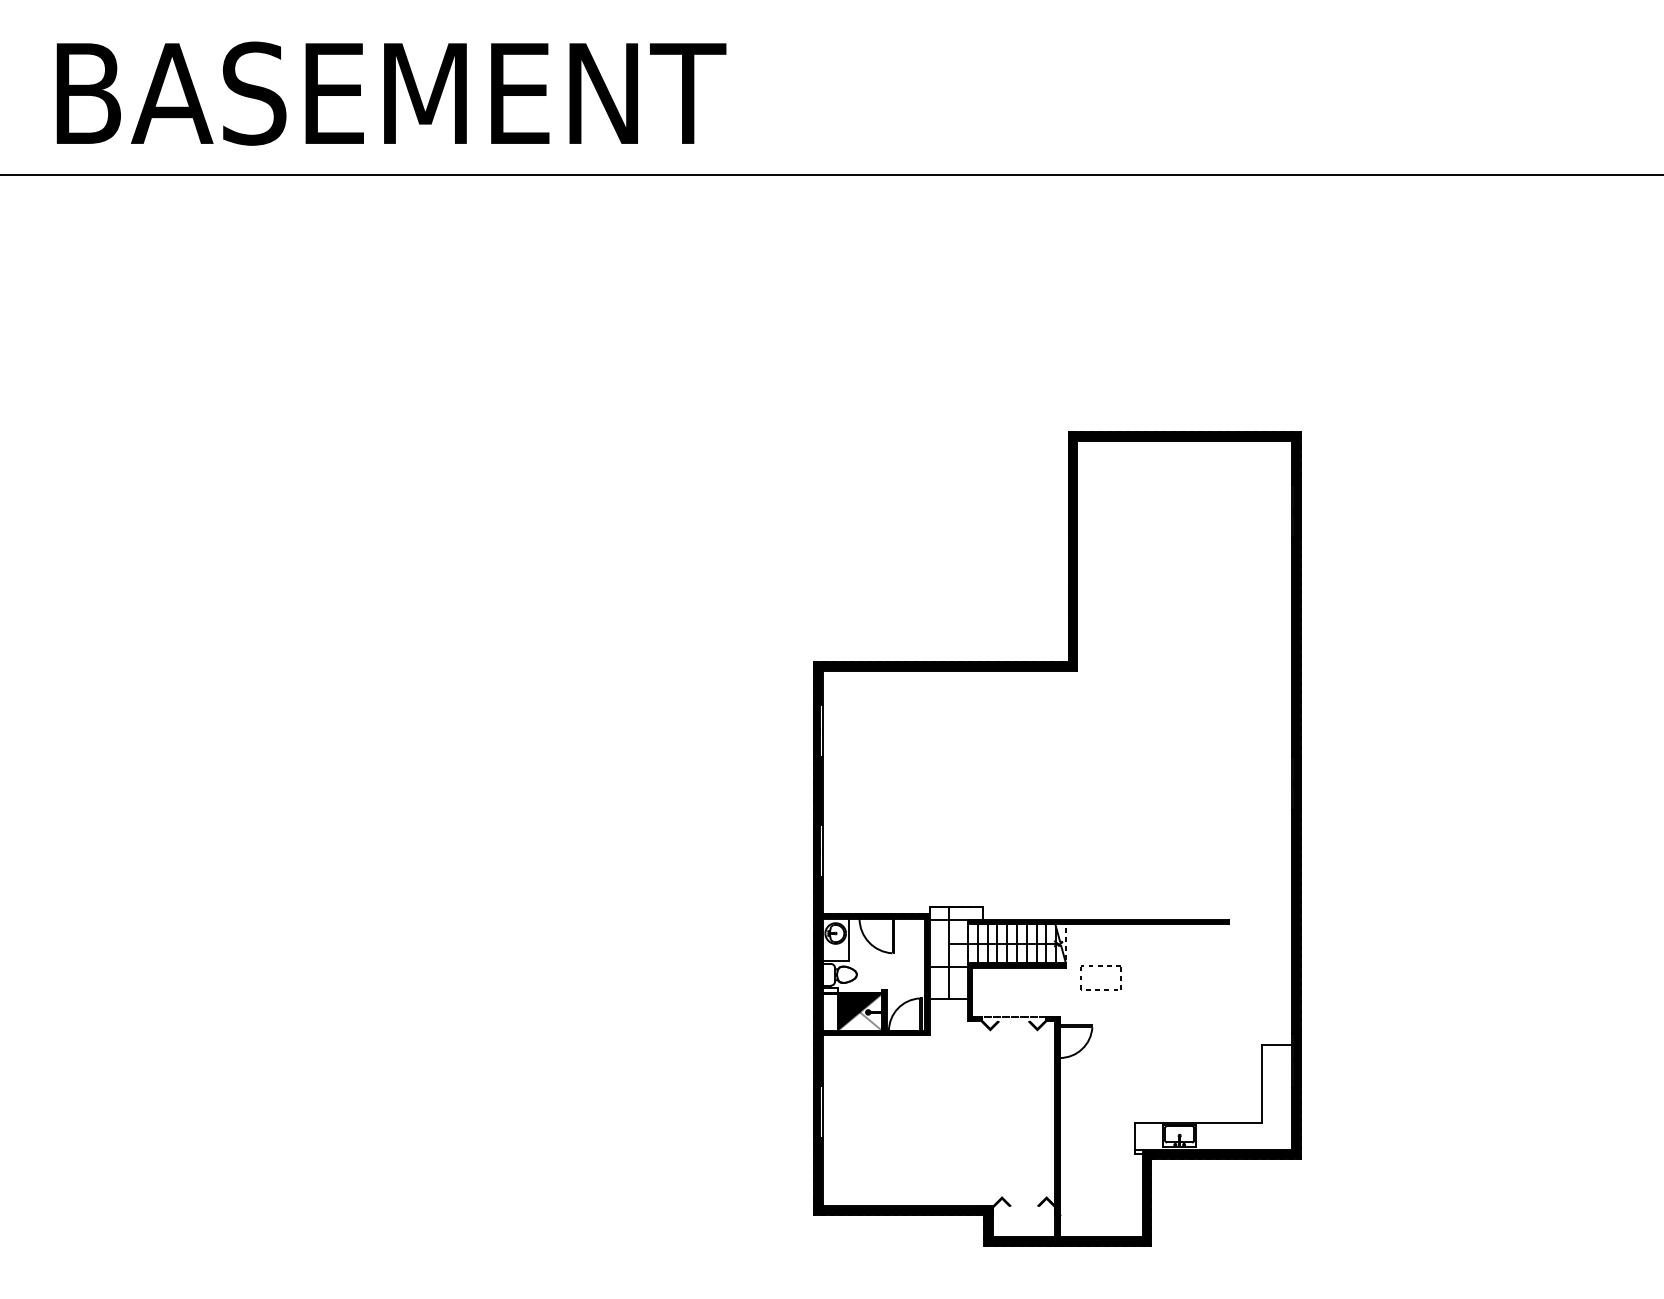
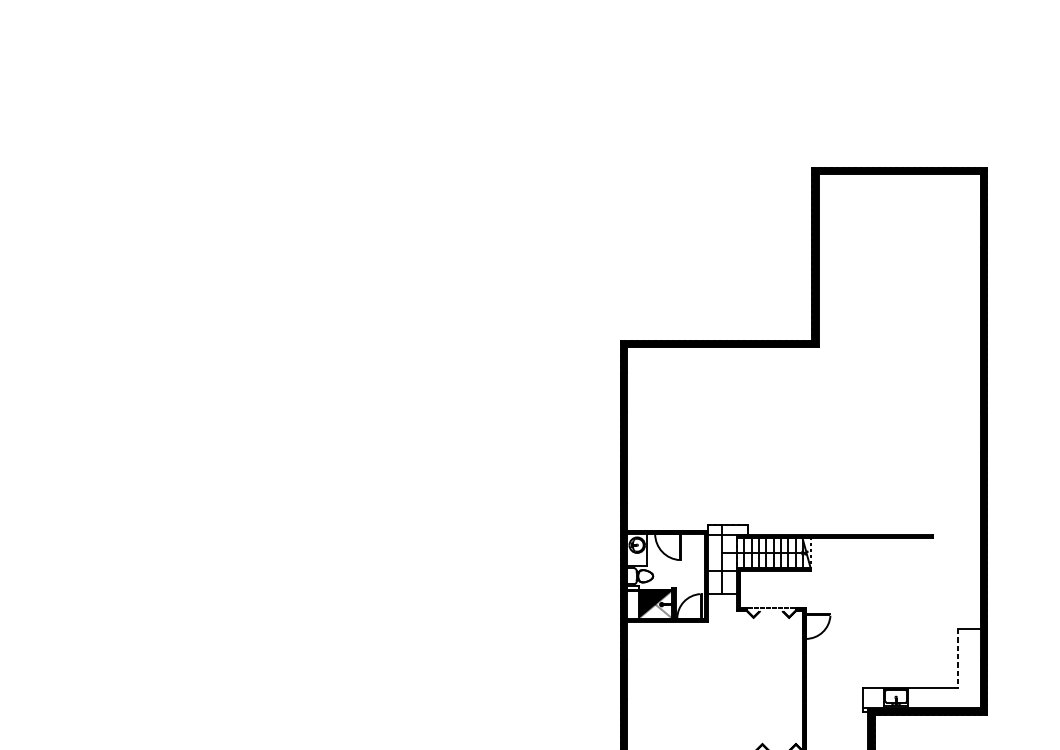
part: (1100, 966) -> (836, 570), removed
line: (1261, 1084) -> (957, 658), solid -> dashed

